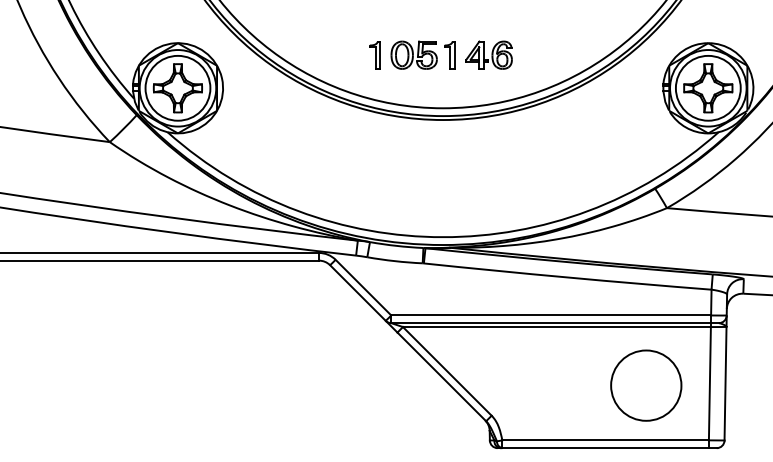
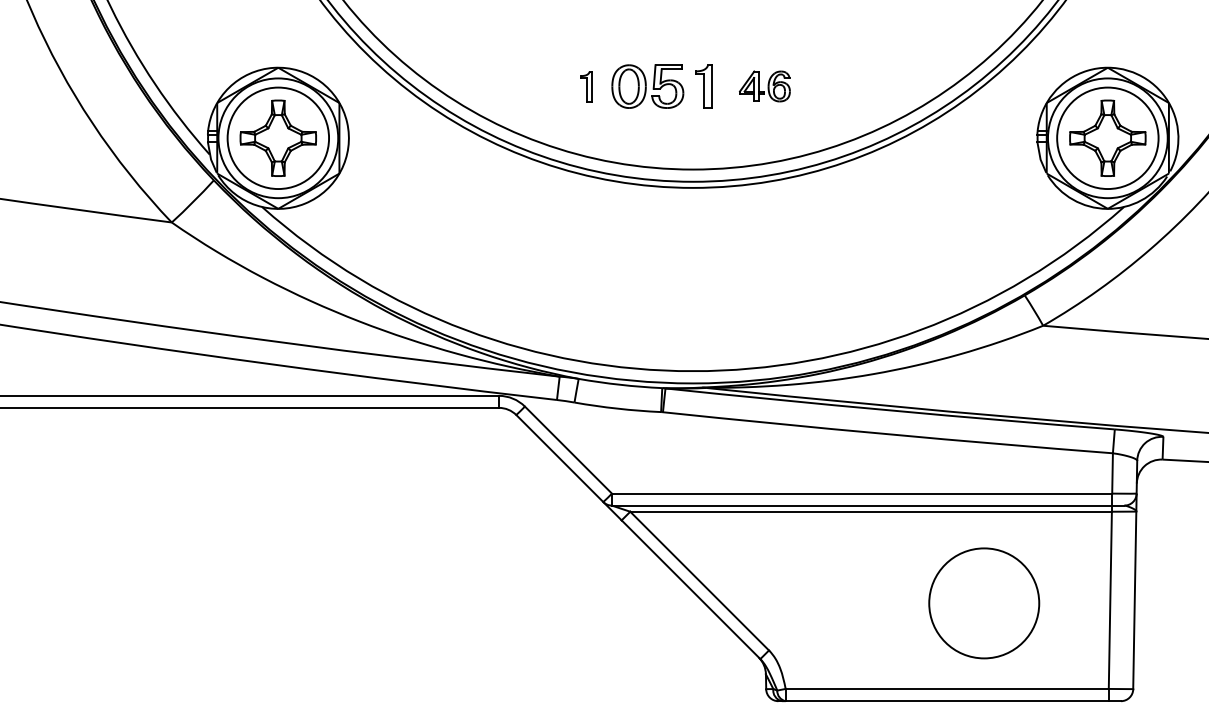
part: (488, 54) -> (764, 85), size x0.7
part: (374, 55) -> (585, 87), size x0.7
circle: (646, 385) -> (984, 603), moved

